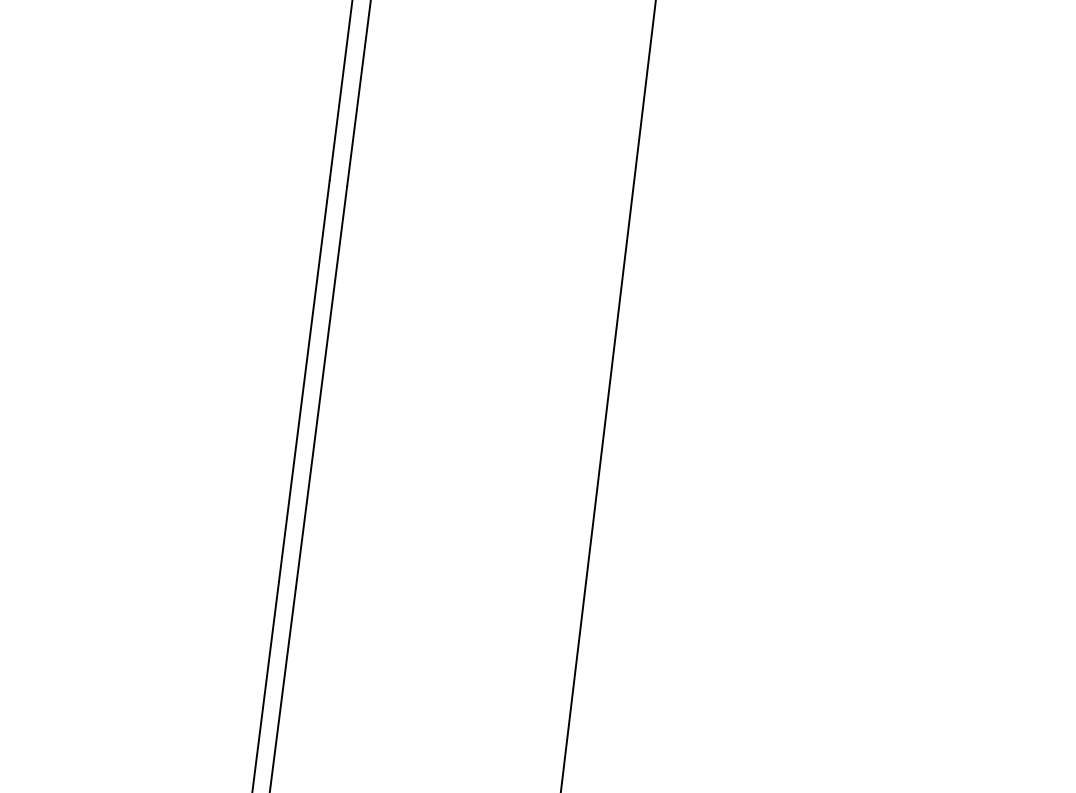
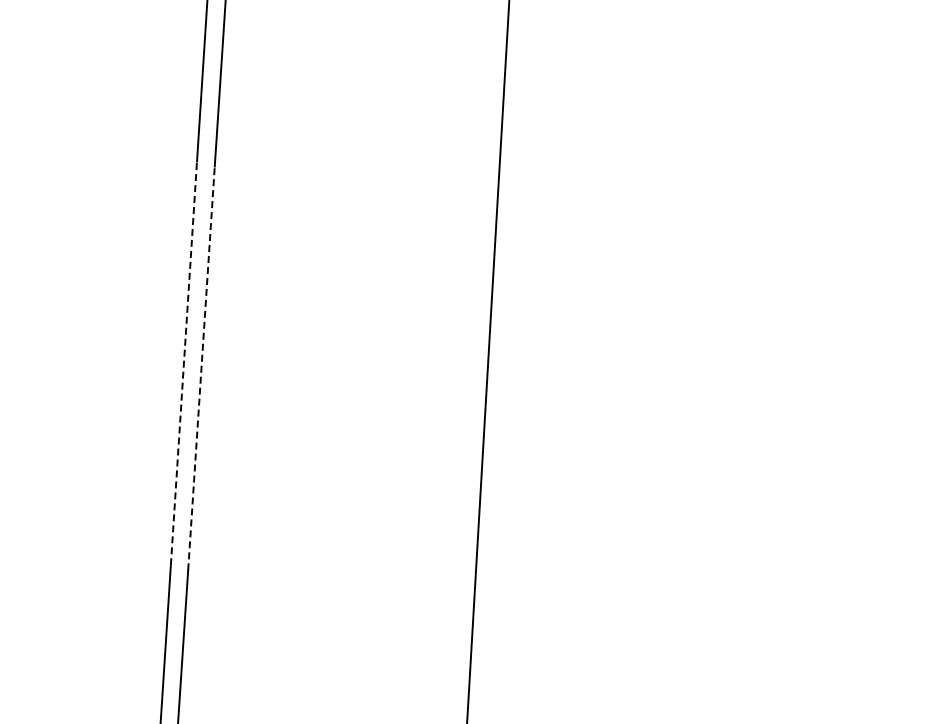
line: (304, 380) -> (184, 362), solid -> dashed
line: (321, 386) -> (201, 367), solid -> dashed

